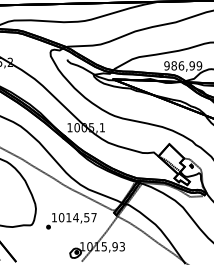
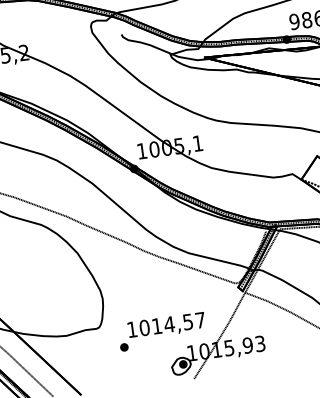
text: (71, 221) -> (162, 332), moved

